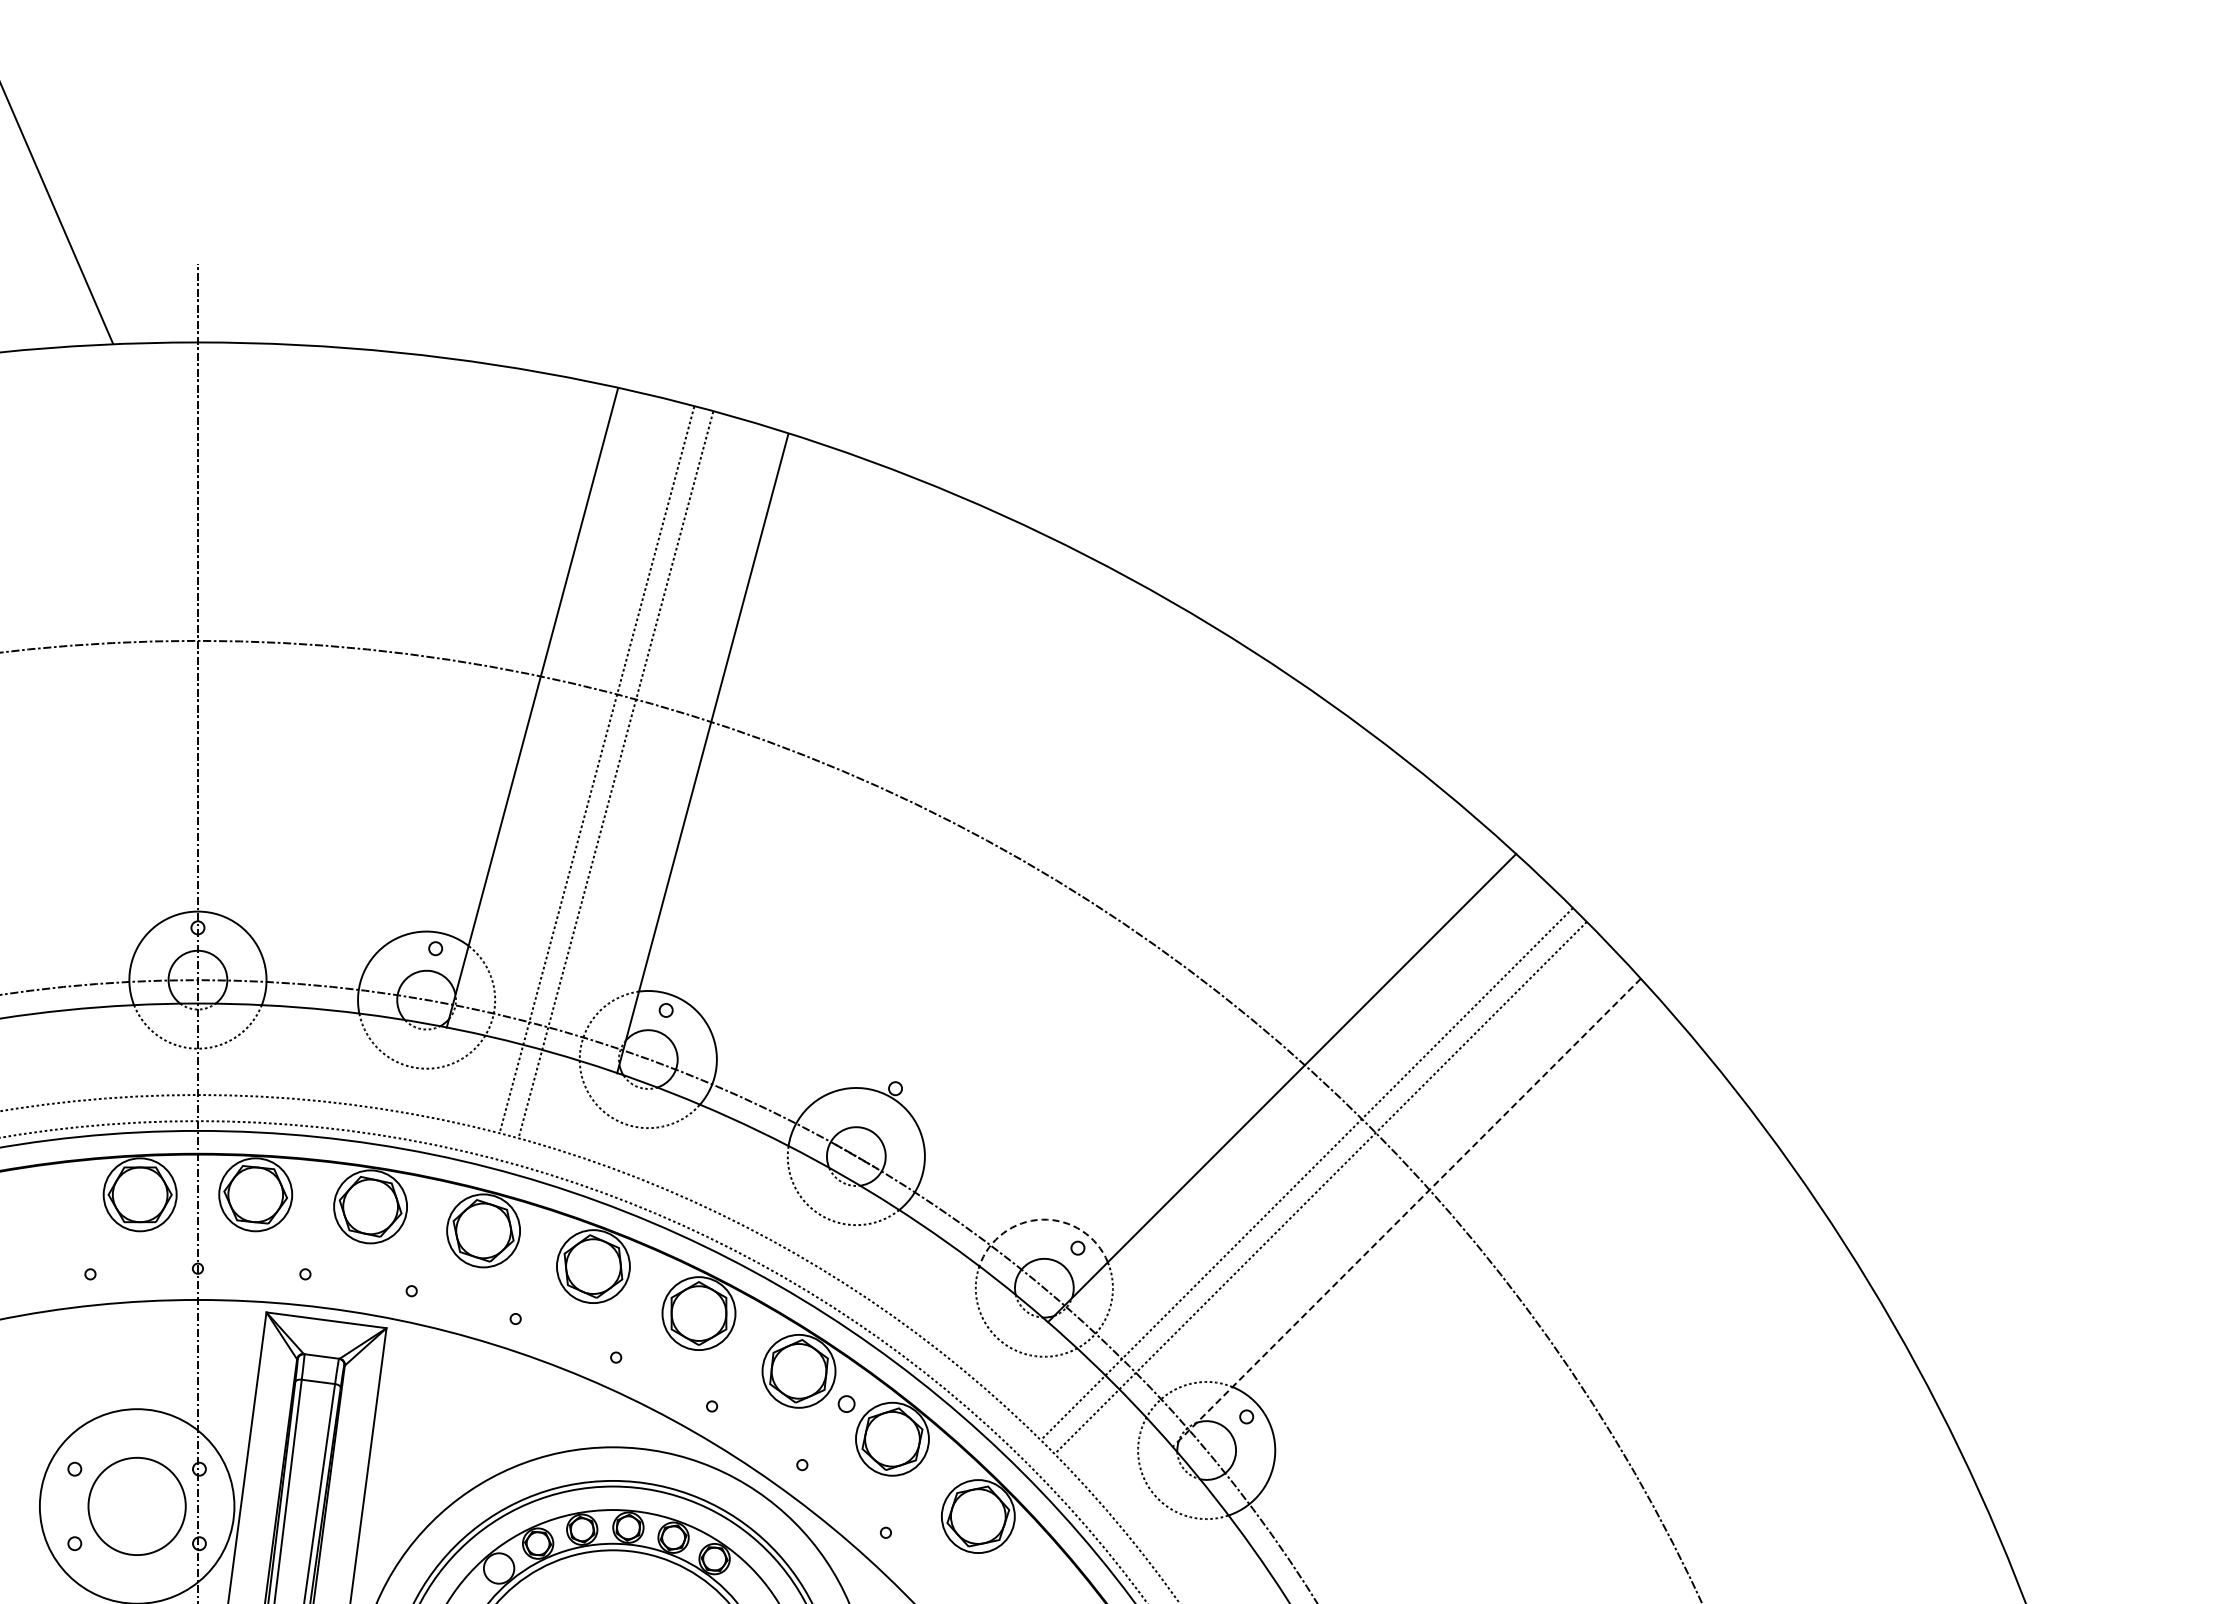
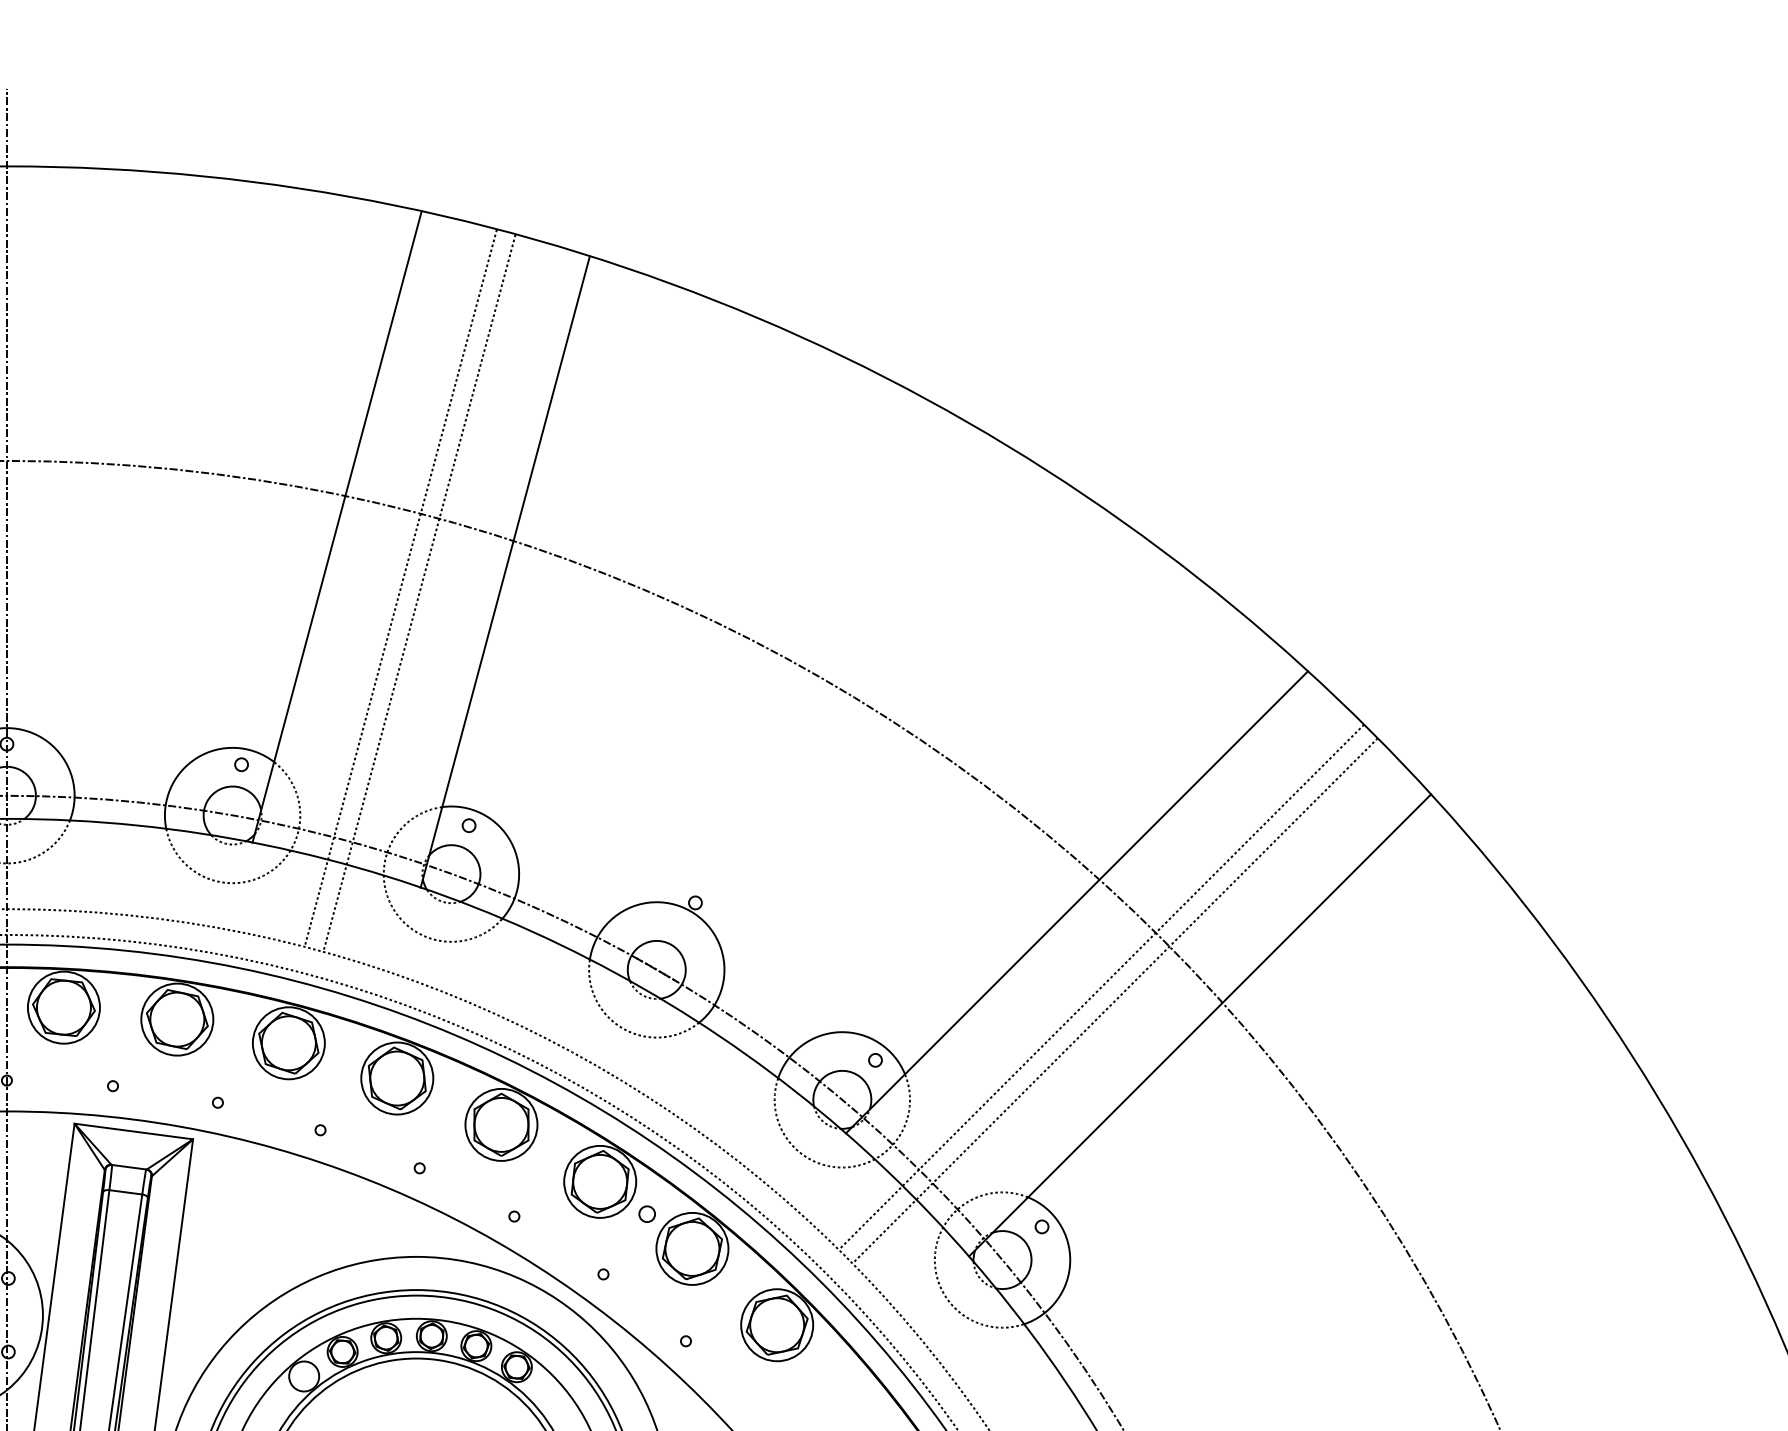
line: (1406, 1213) -> (1199, 1026), dashed -> solid
arc: (1042, 1219) -> (840, 1032), dashed -> solid

